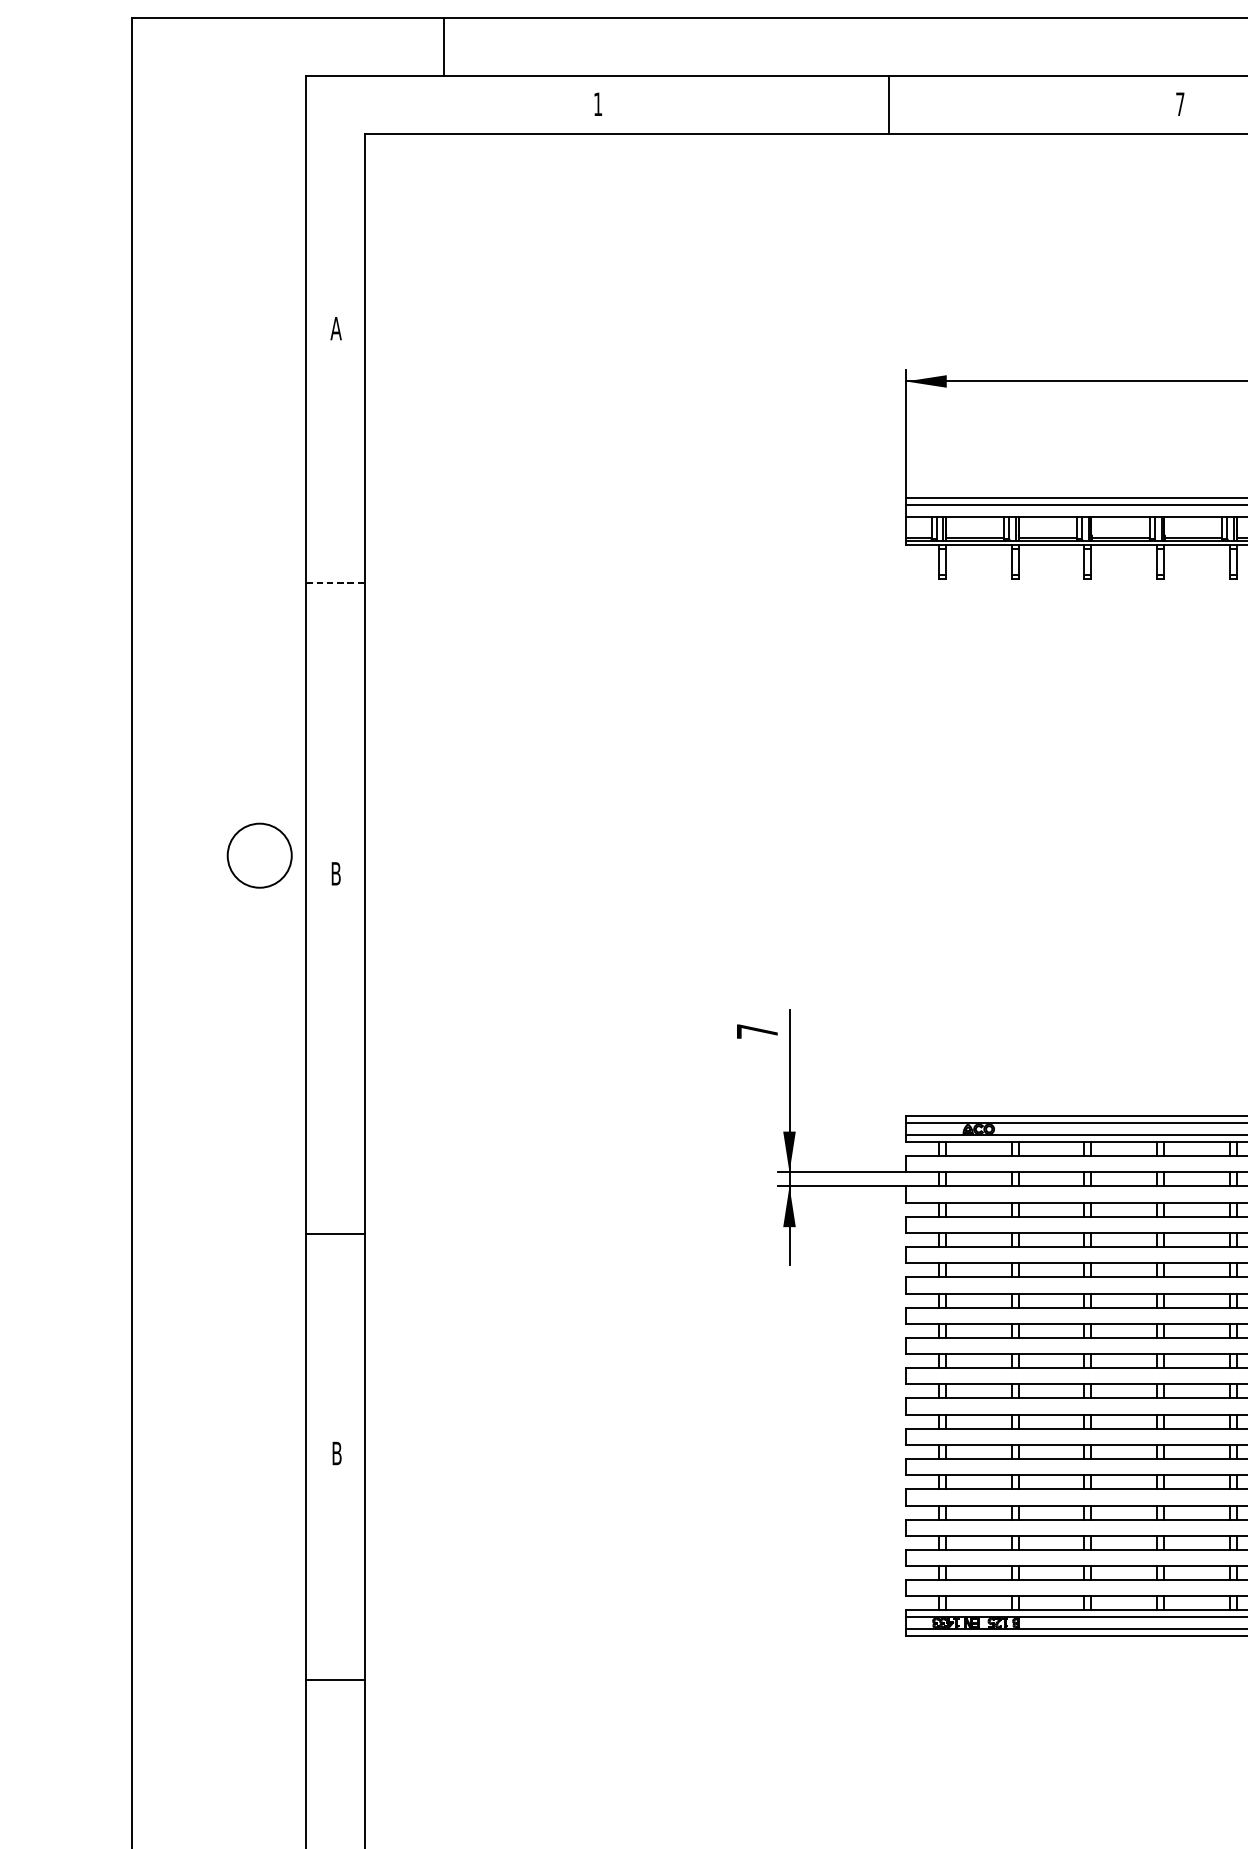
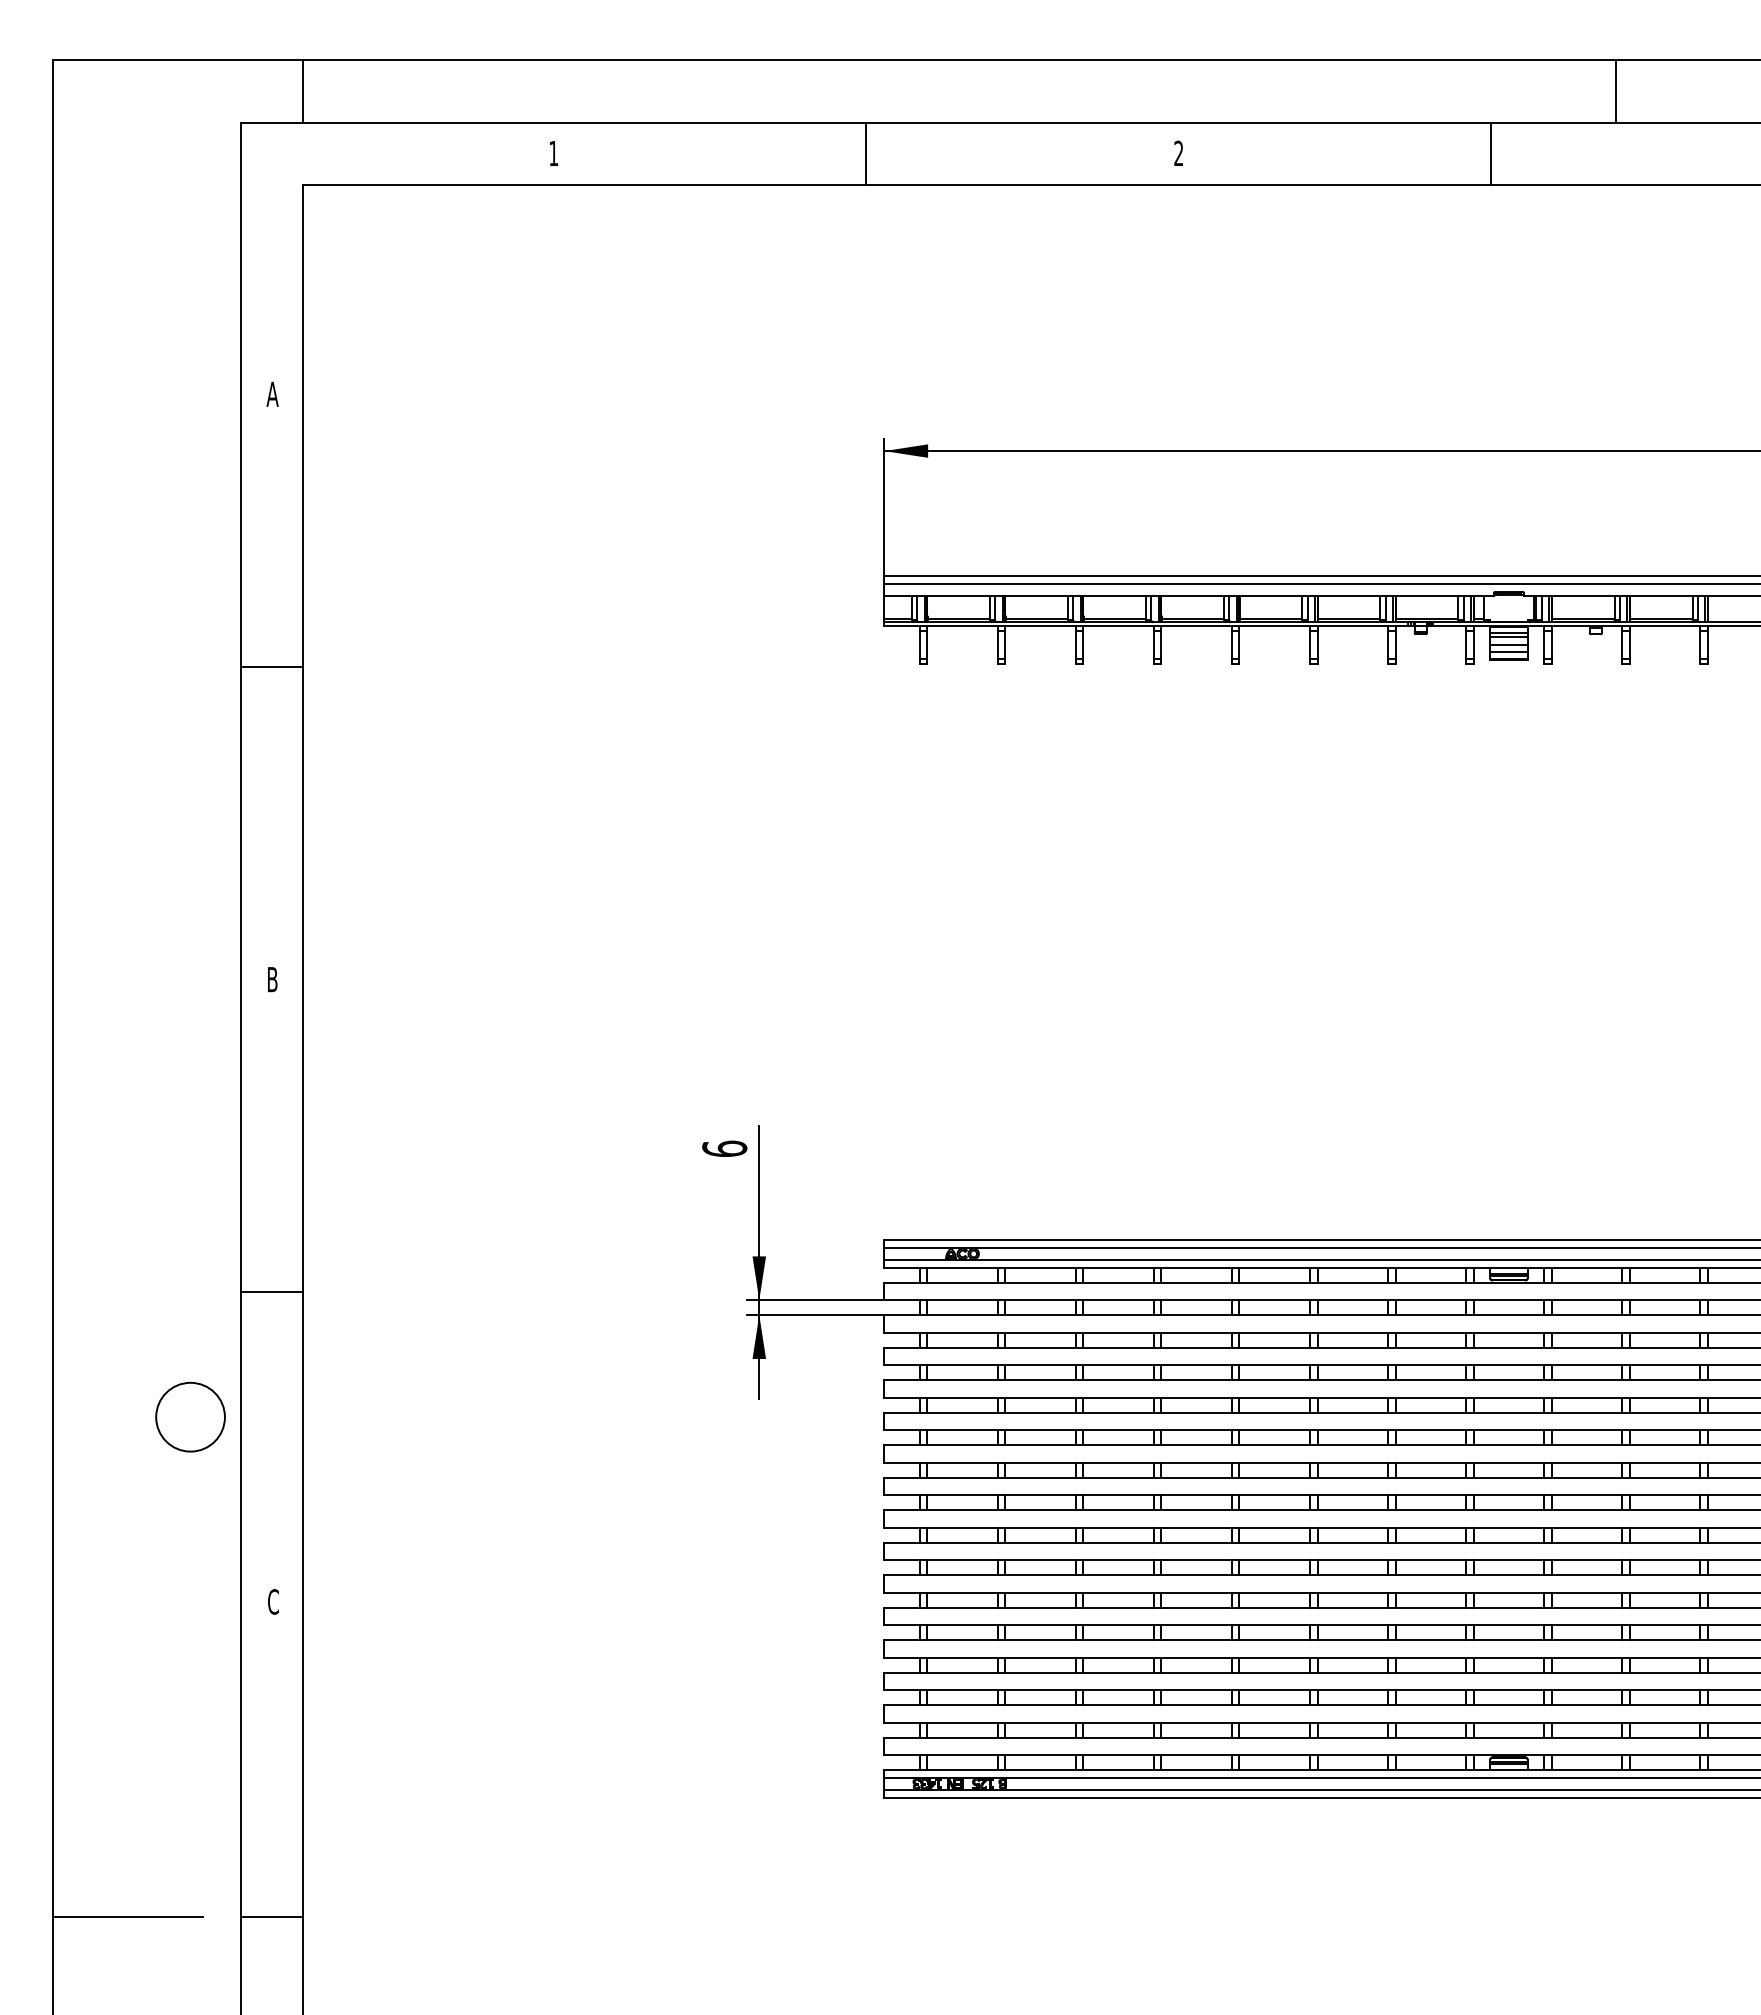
line: (444, 46) -> (303, 91), moved
text: (1180, 103) -> (1178, 152), 7 -> 2
line: (336, 582) -> (272, 666), dashed -> solid
circle: (259, 855) -> (190, 1416), moved
text: (757, 1031) -> (724, 1148), 7 -> 6
line: (335, 1234) -> (271, 1292), moved
text: (336, 1453) -> (273, 1601), B -> C
line: (335, 1680) -> (271, 1917), moved
line: (201, 1747) -> (128, 1917), added

